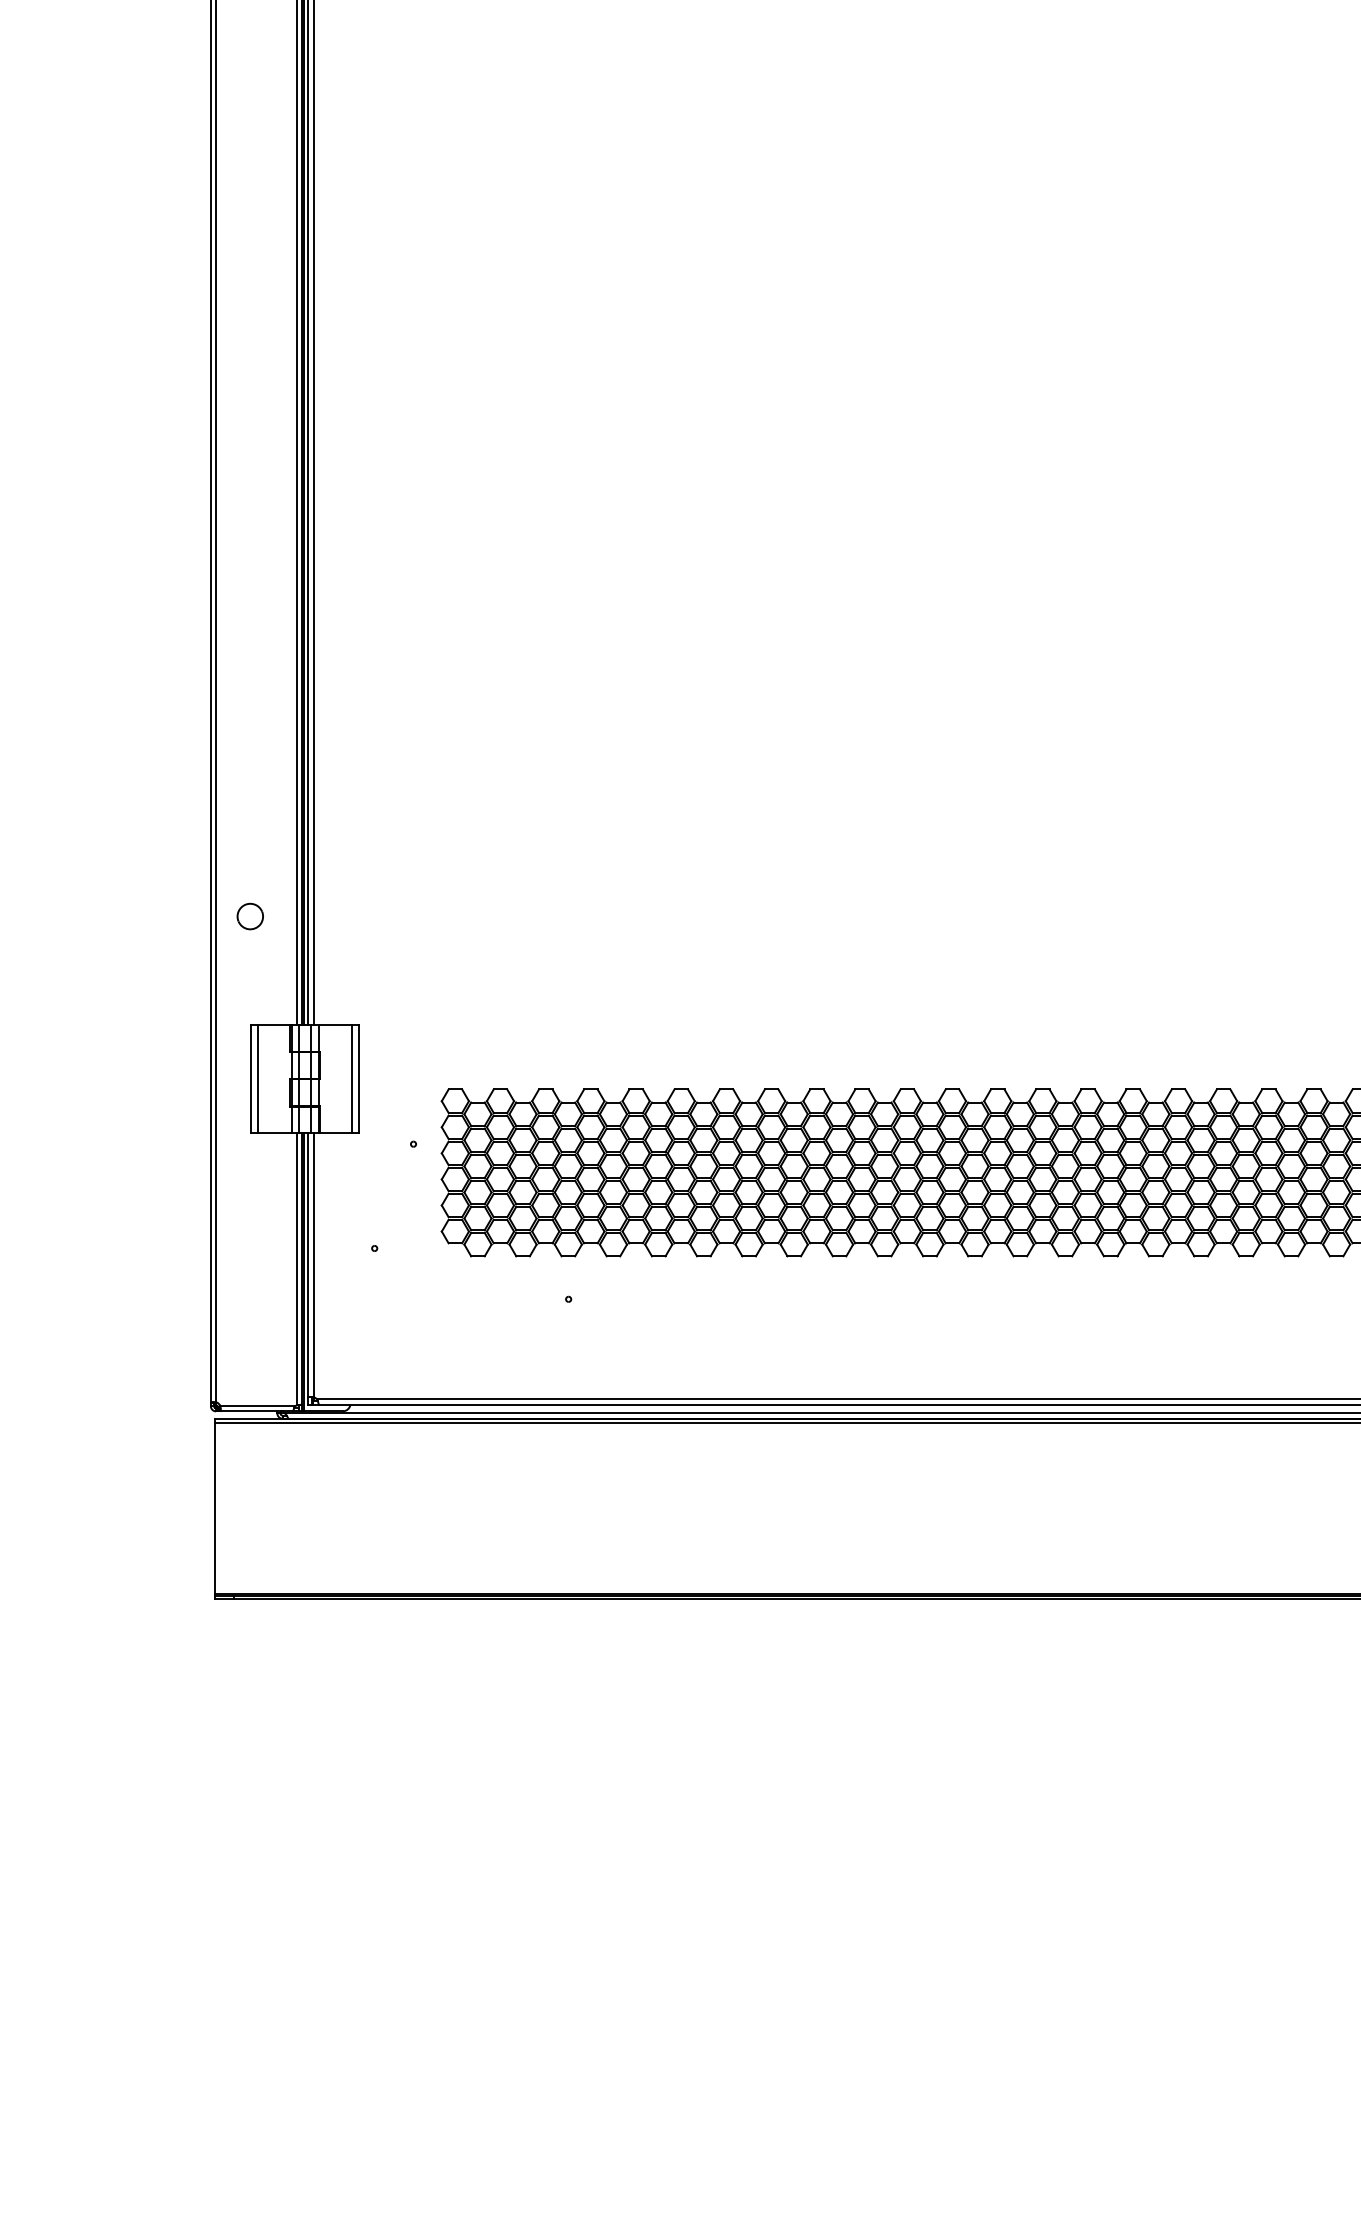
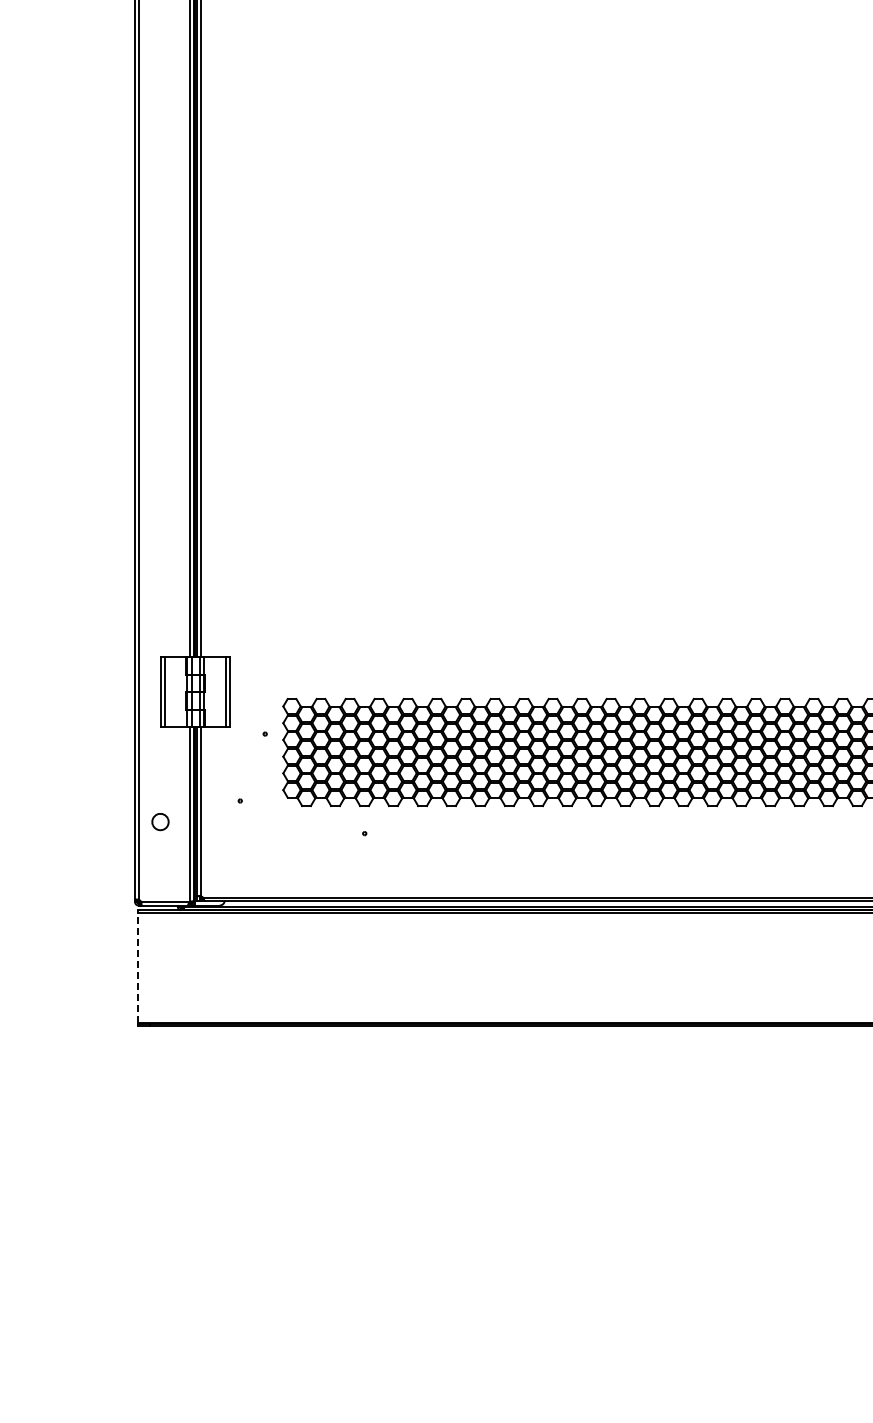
part: (250, 917) -> (160, 822), moved
line: (214, 1506) -> (137, 966), solid -> dashed

